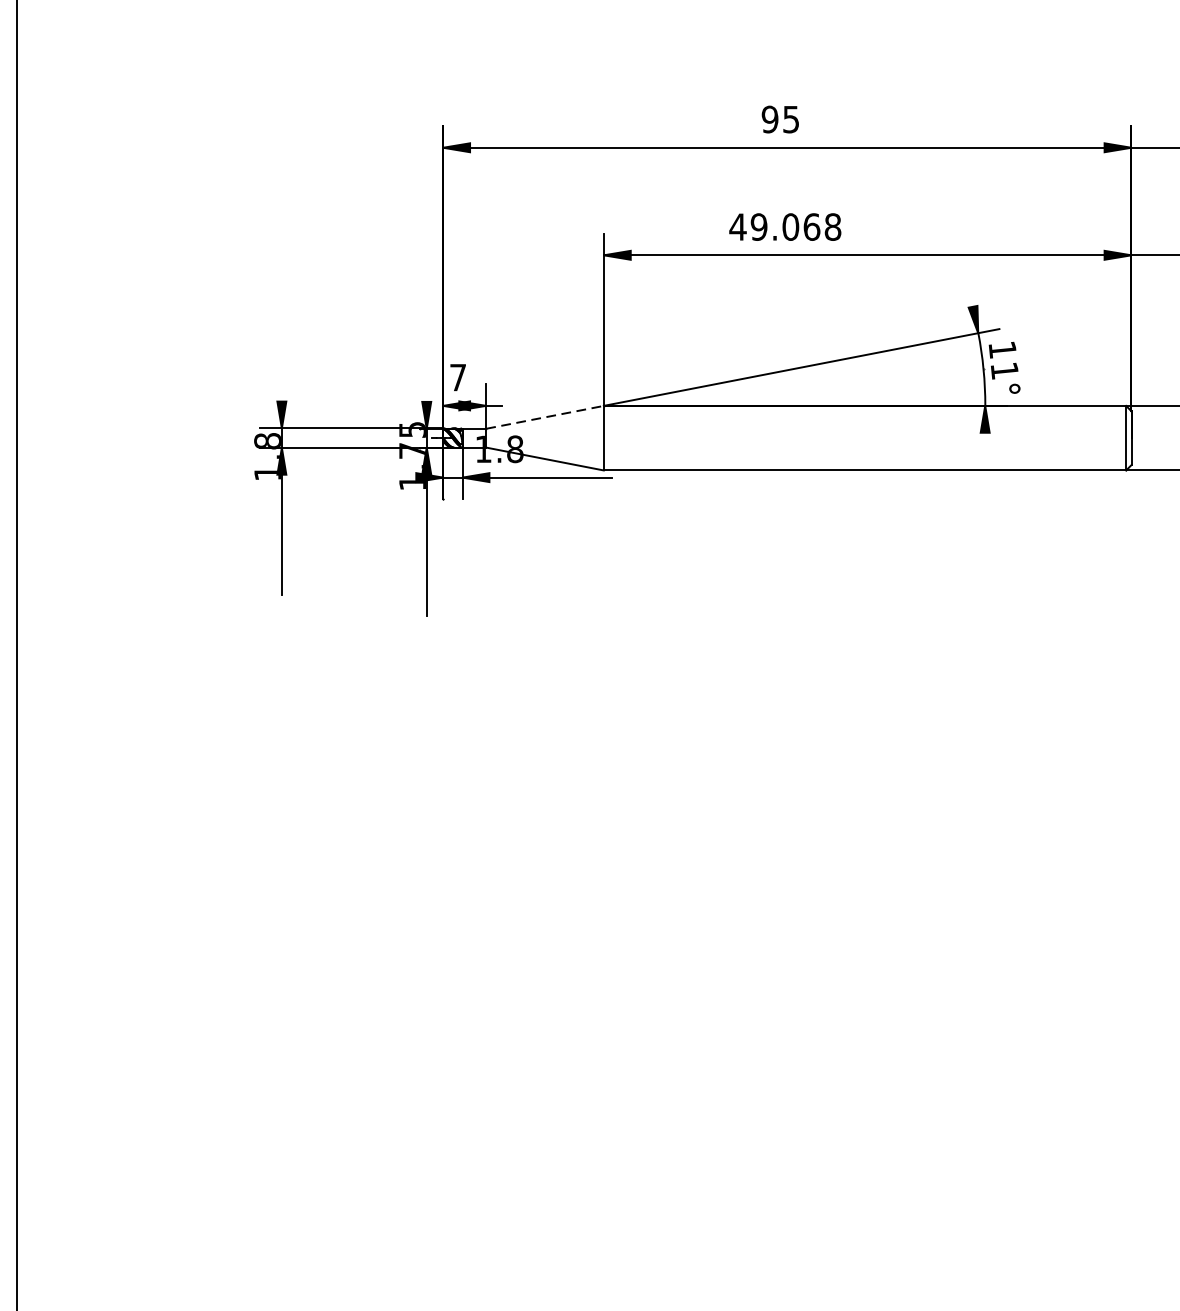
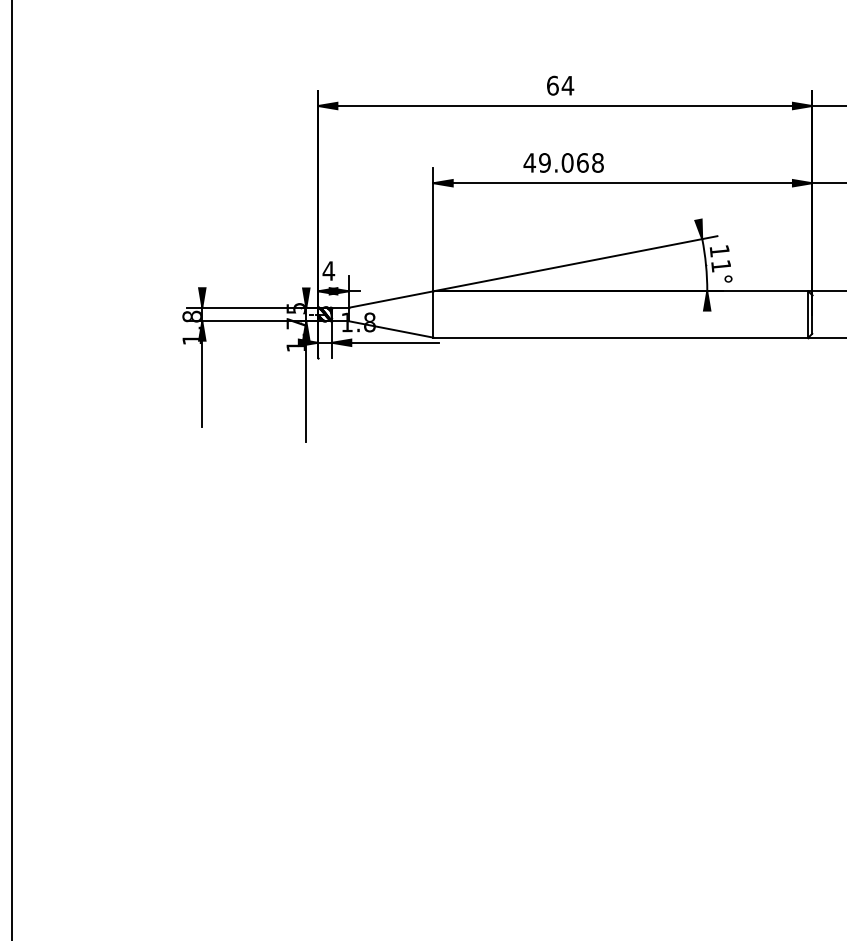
text: (780, 119) -> (560, 85), 95 -> 64
text: (457, 376) -> (328, 270), 7 -> 4
line: (545, 417) -> (391, 299), dashed -> solid

